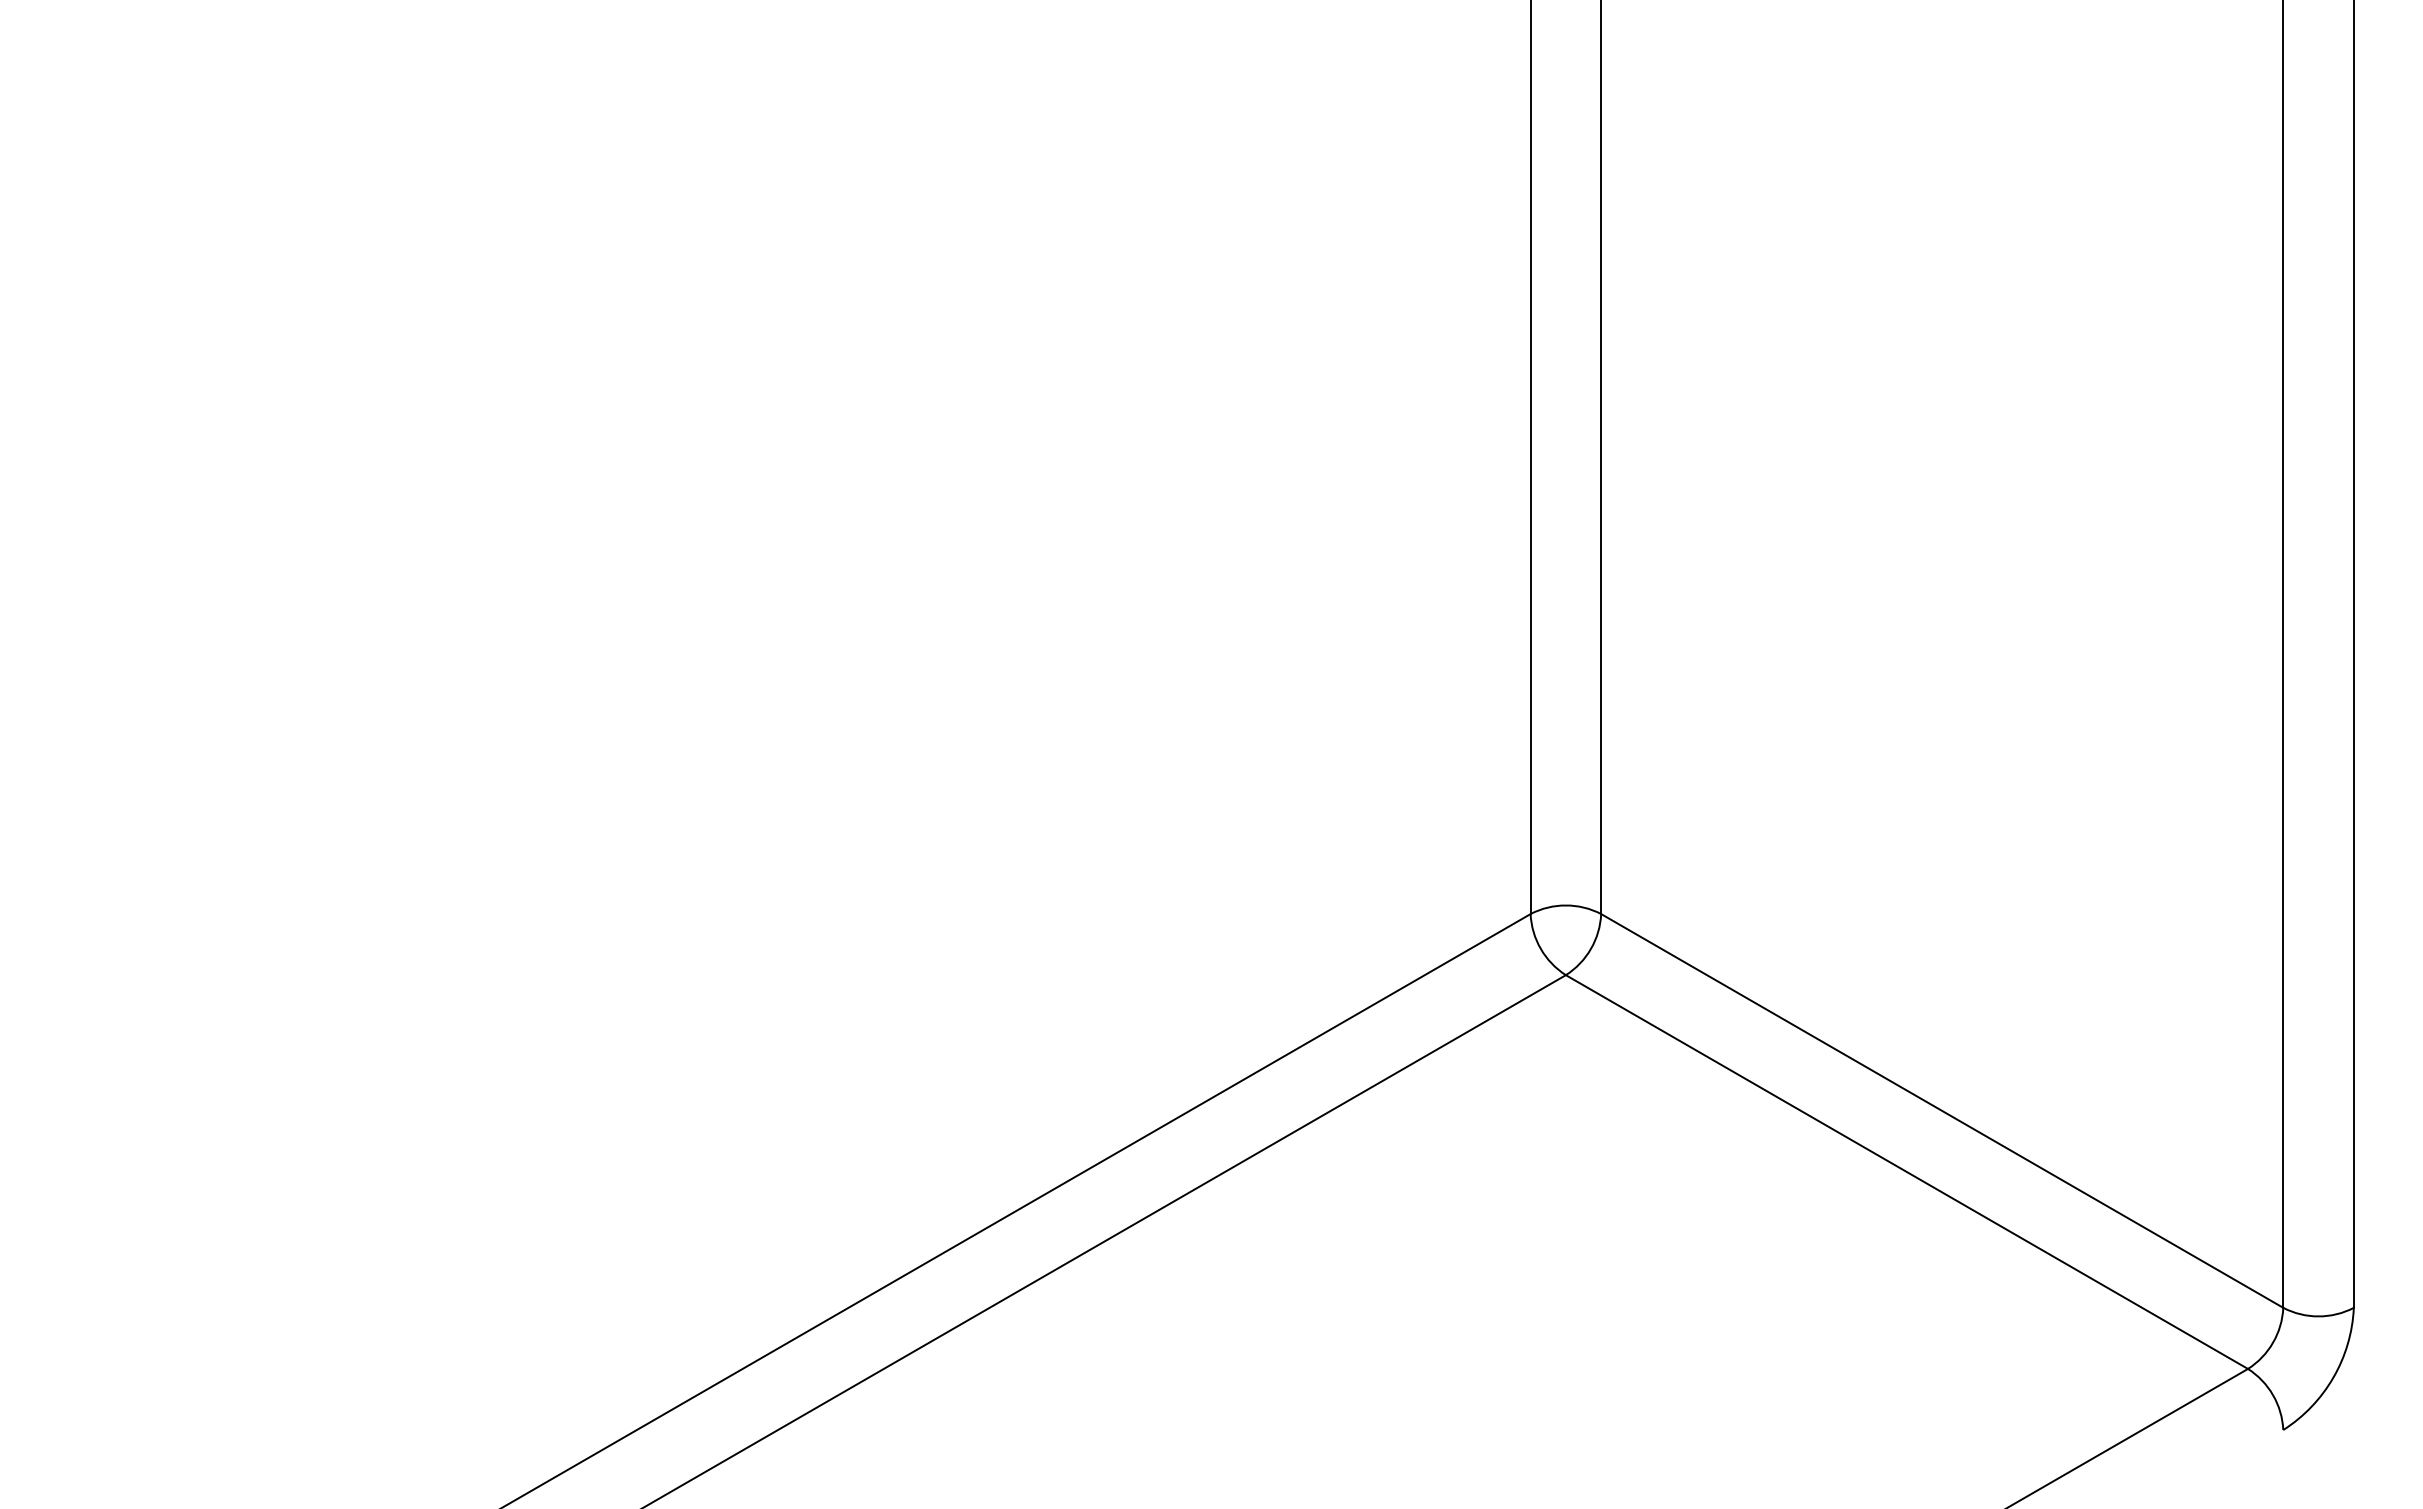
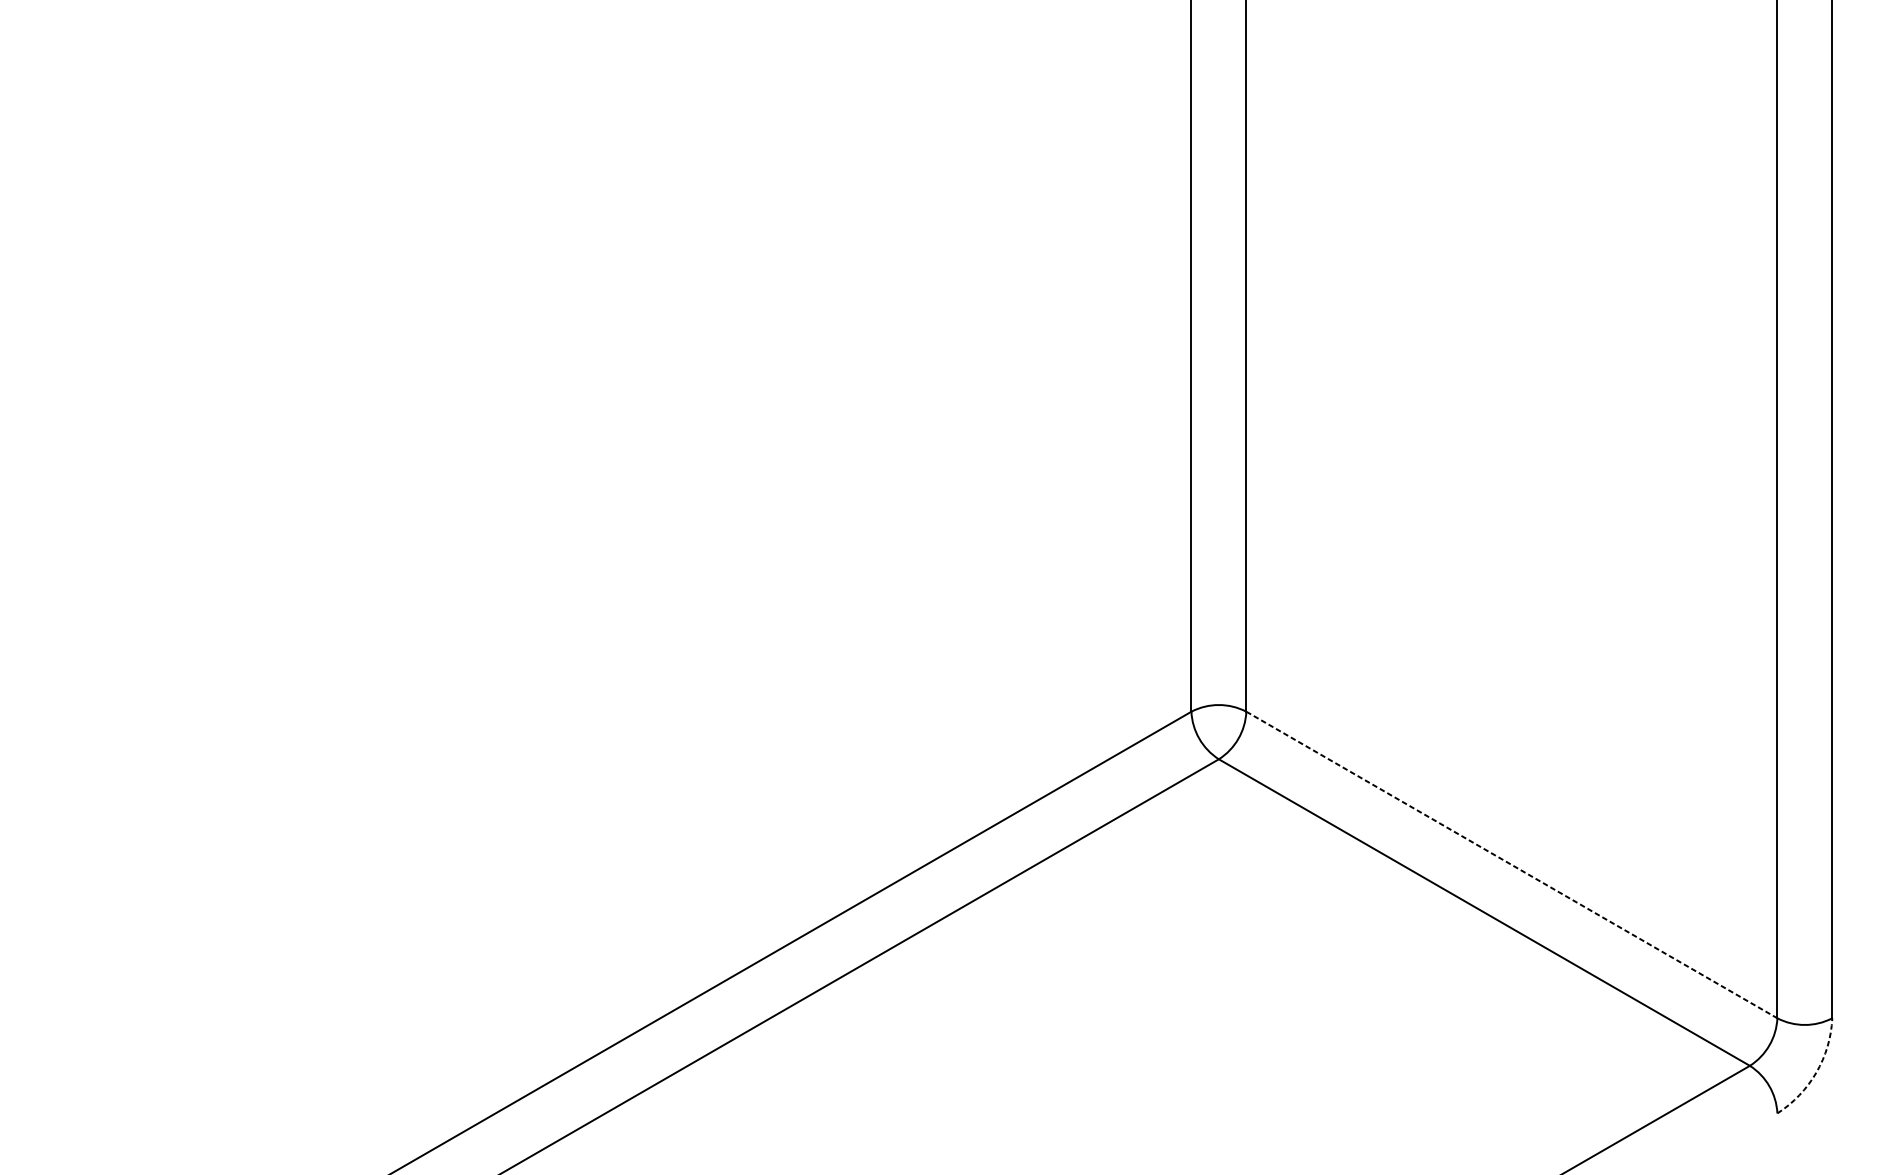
line: (1942, 1110) -> (1512, 864), solid -> dashed
arc: (2333, 1377) -> (1816, 1072), solid -> dashed

